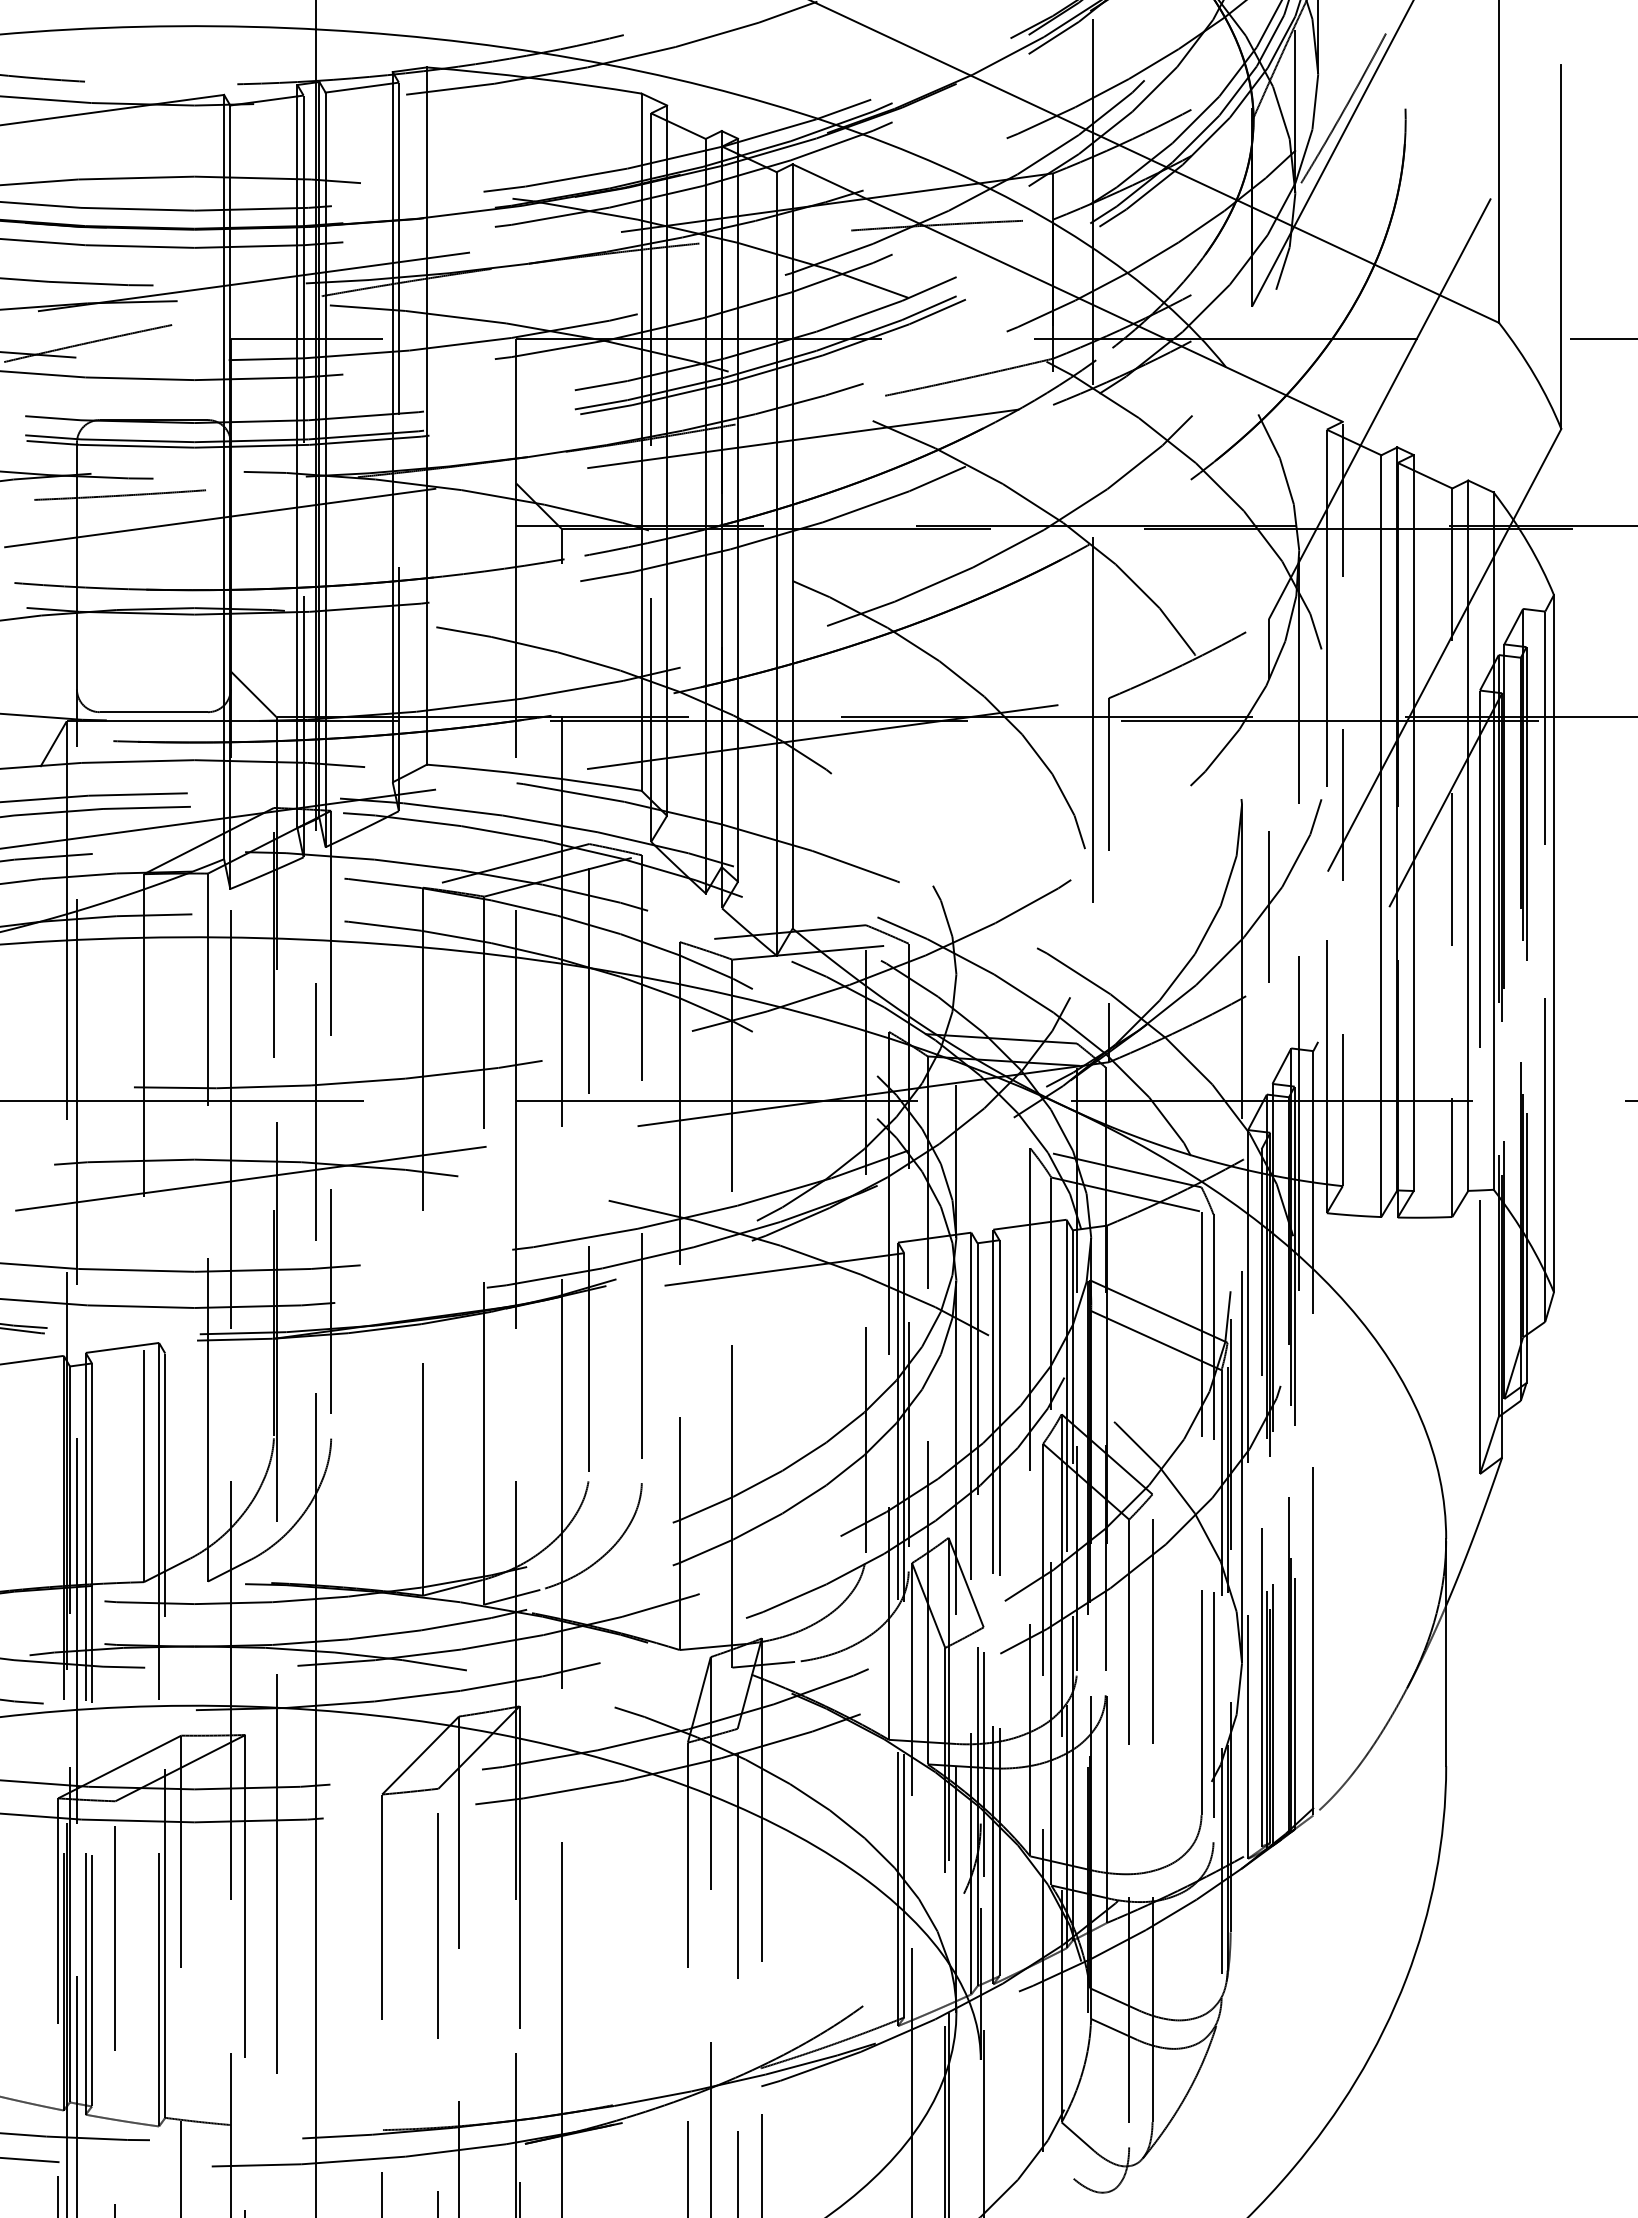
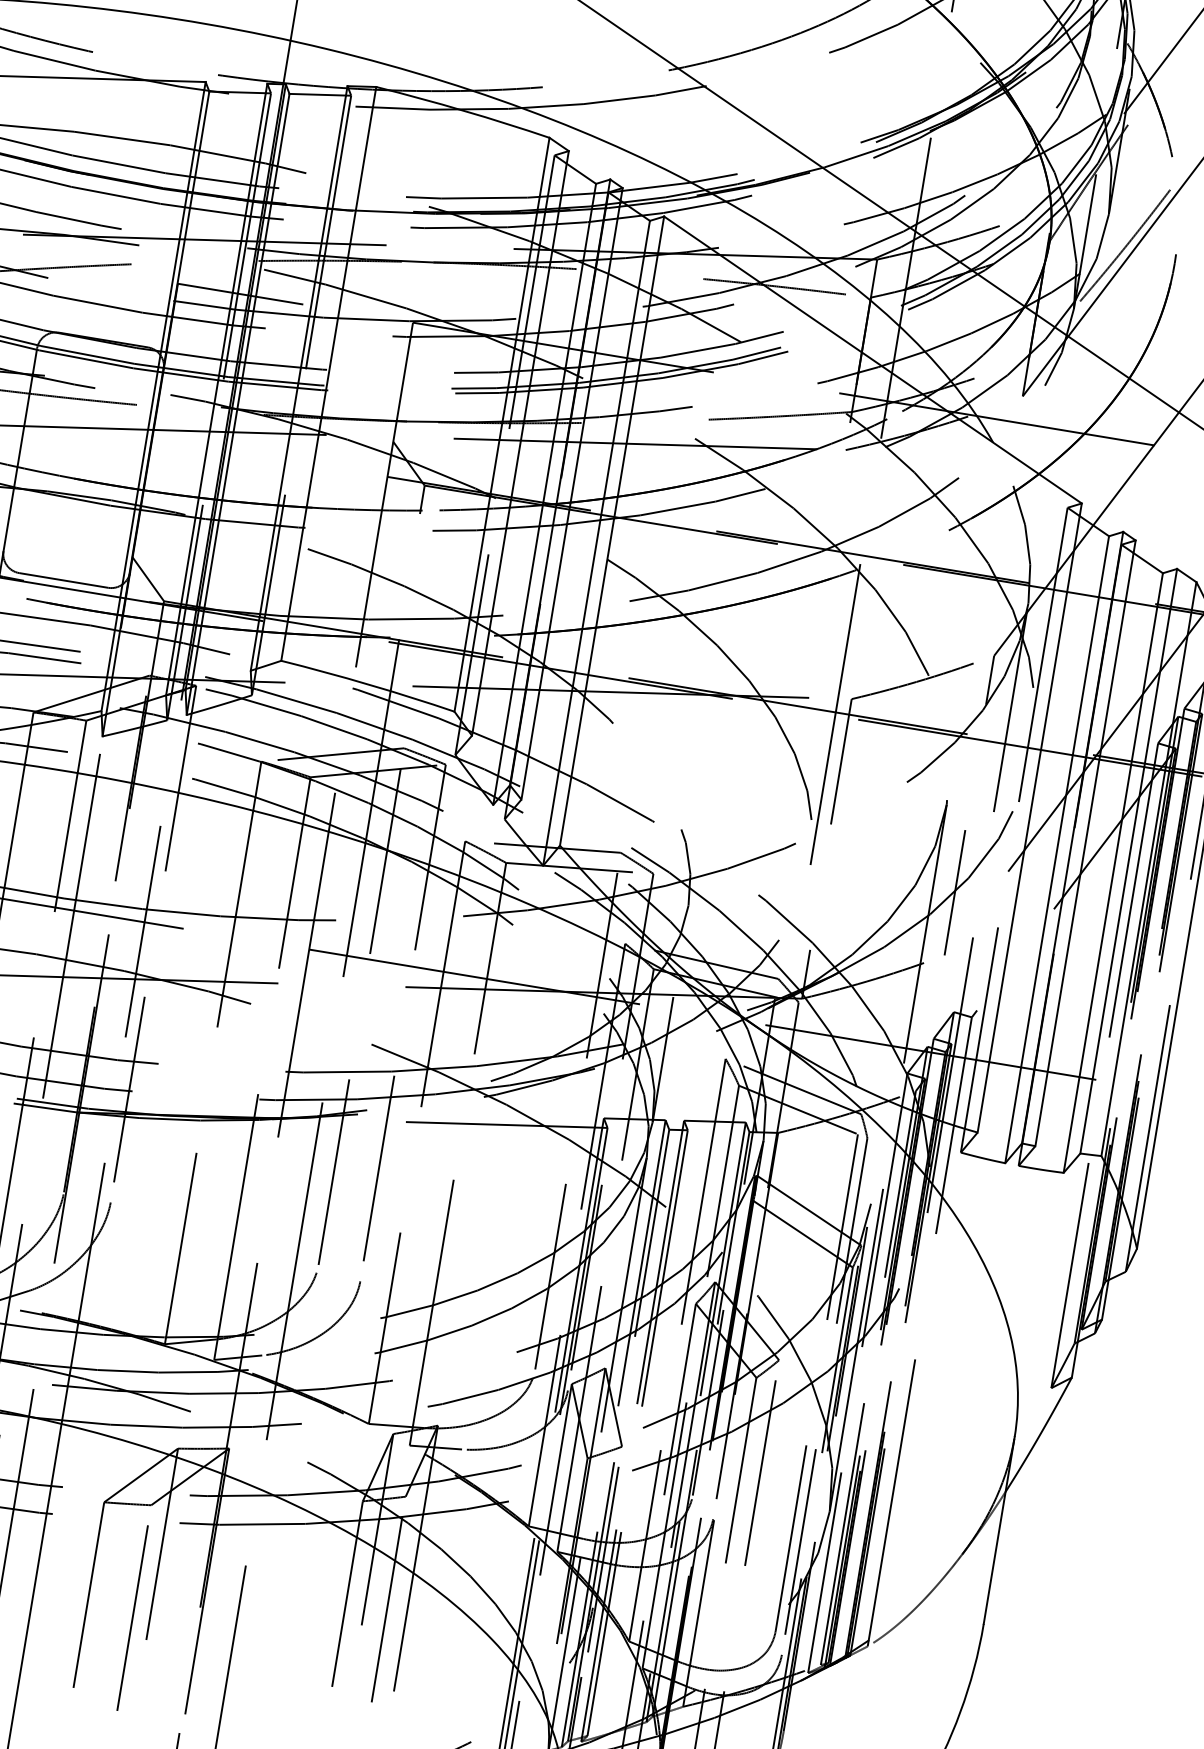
line: (1342, 803) -> (1029, 817), dashed -> solid
line: (1452, 853) -> (1113, 873), dashed -> solid

